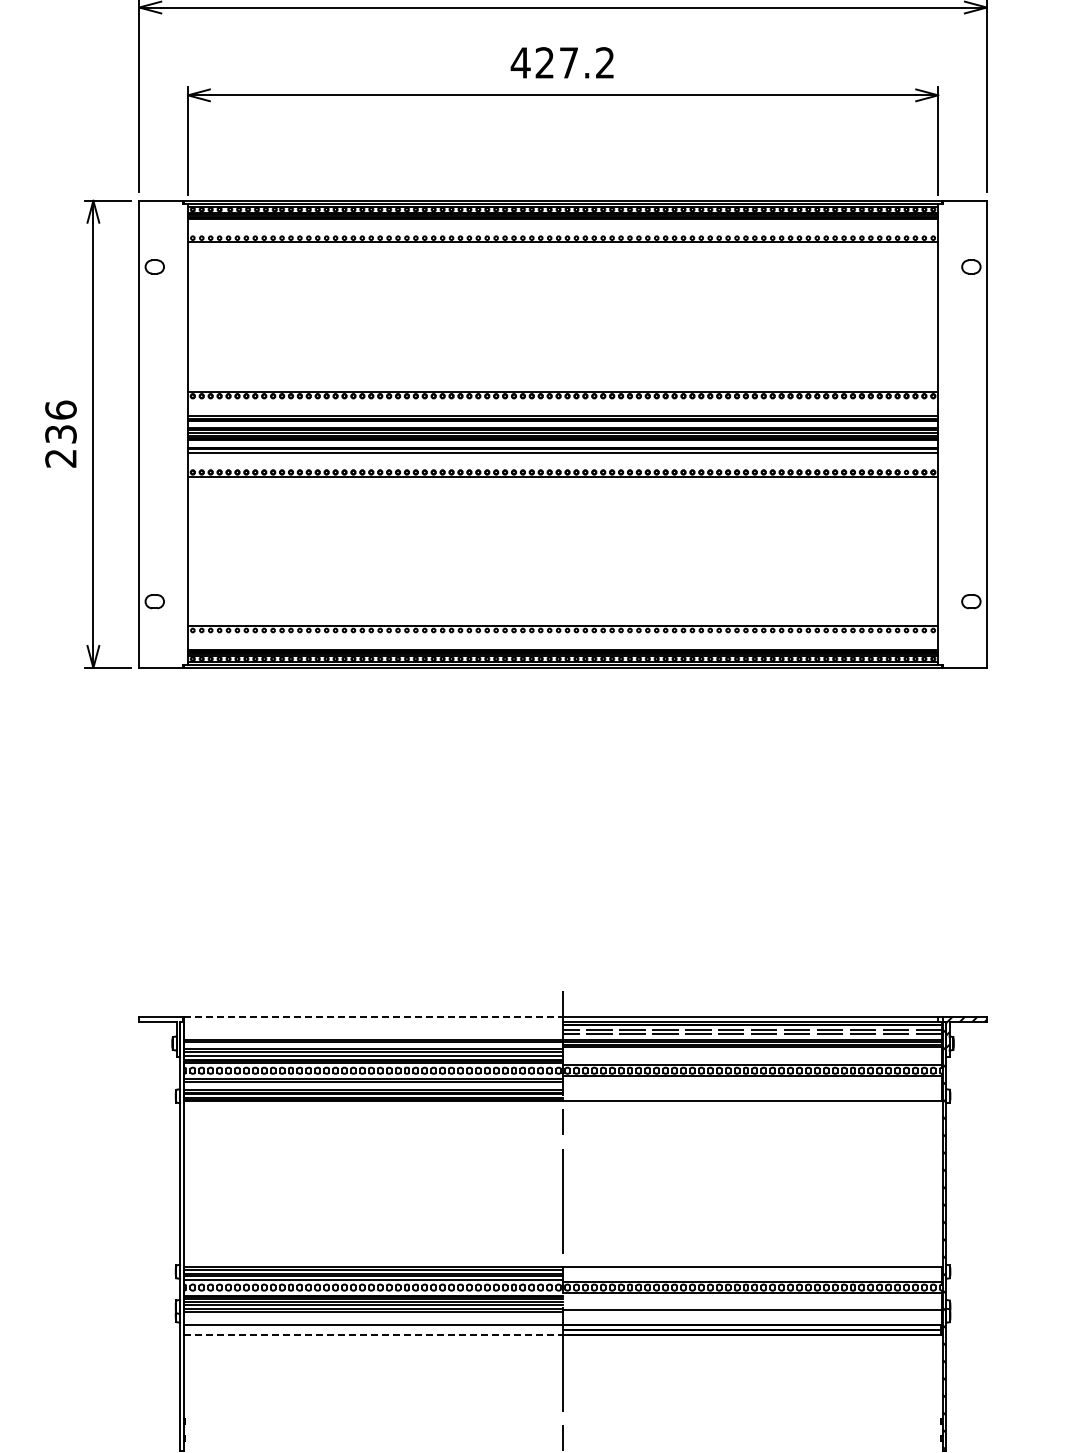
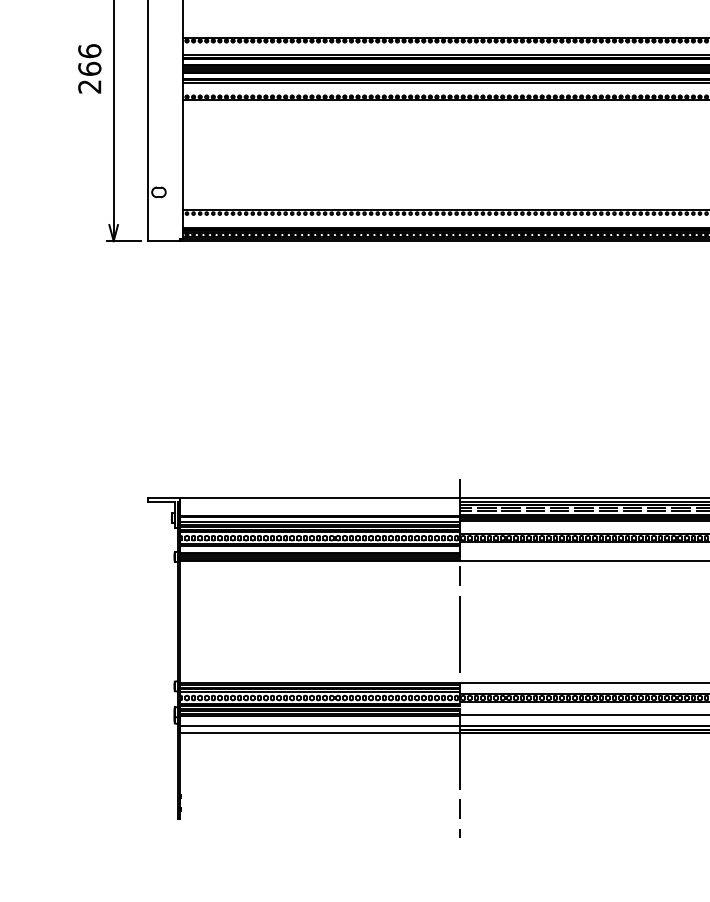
text: (60, 433) -> (89, 68), 236 -> 266
line: (373, 1016) -> (320, 498), dashed -> solid
line: (373, 1334) -> (320, 732), dashed -> solid

